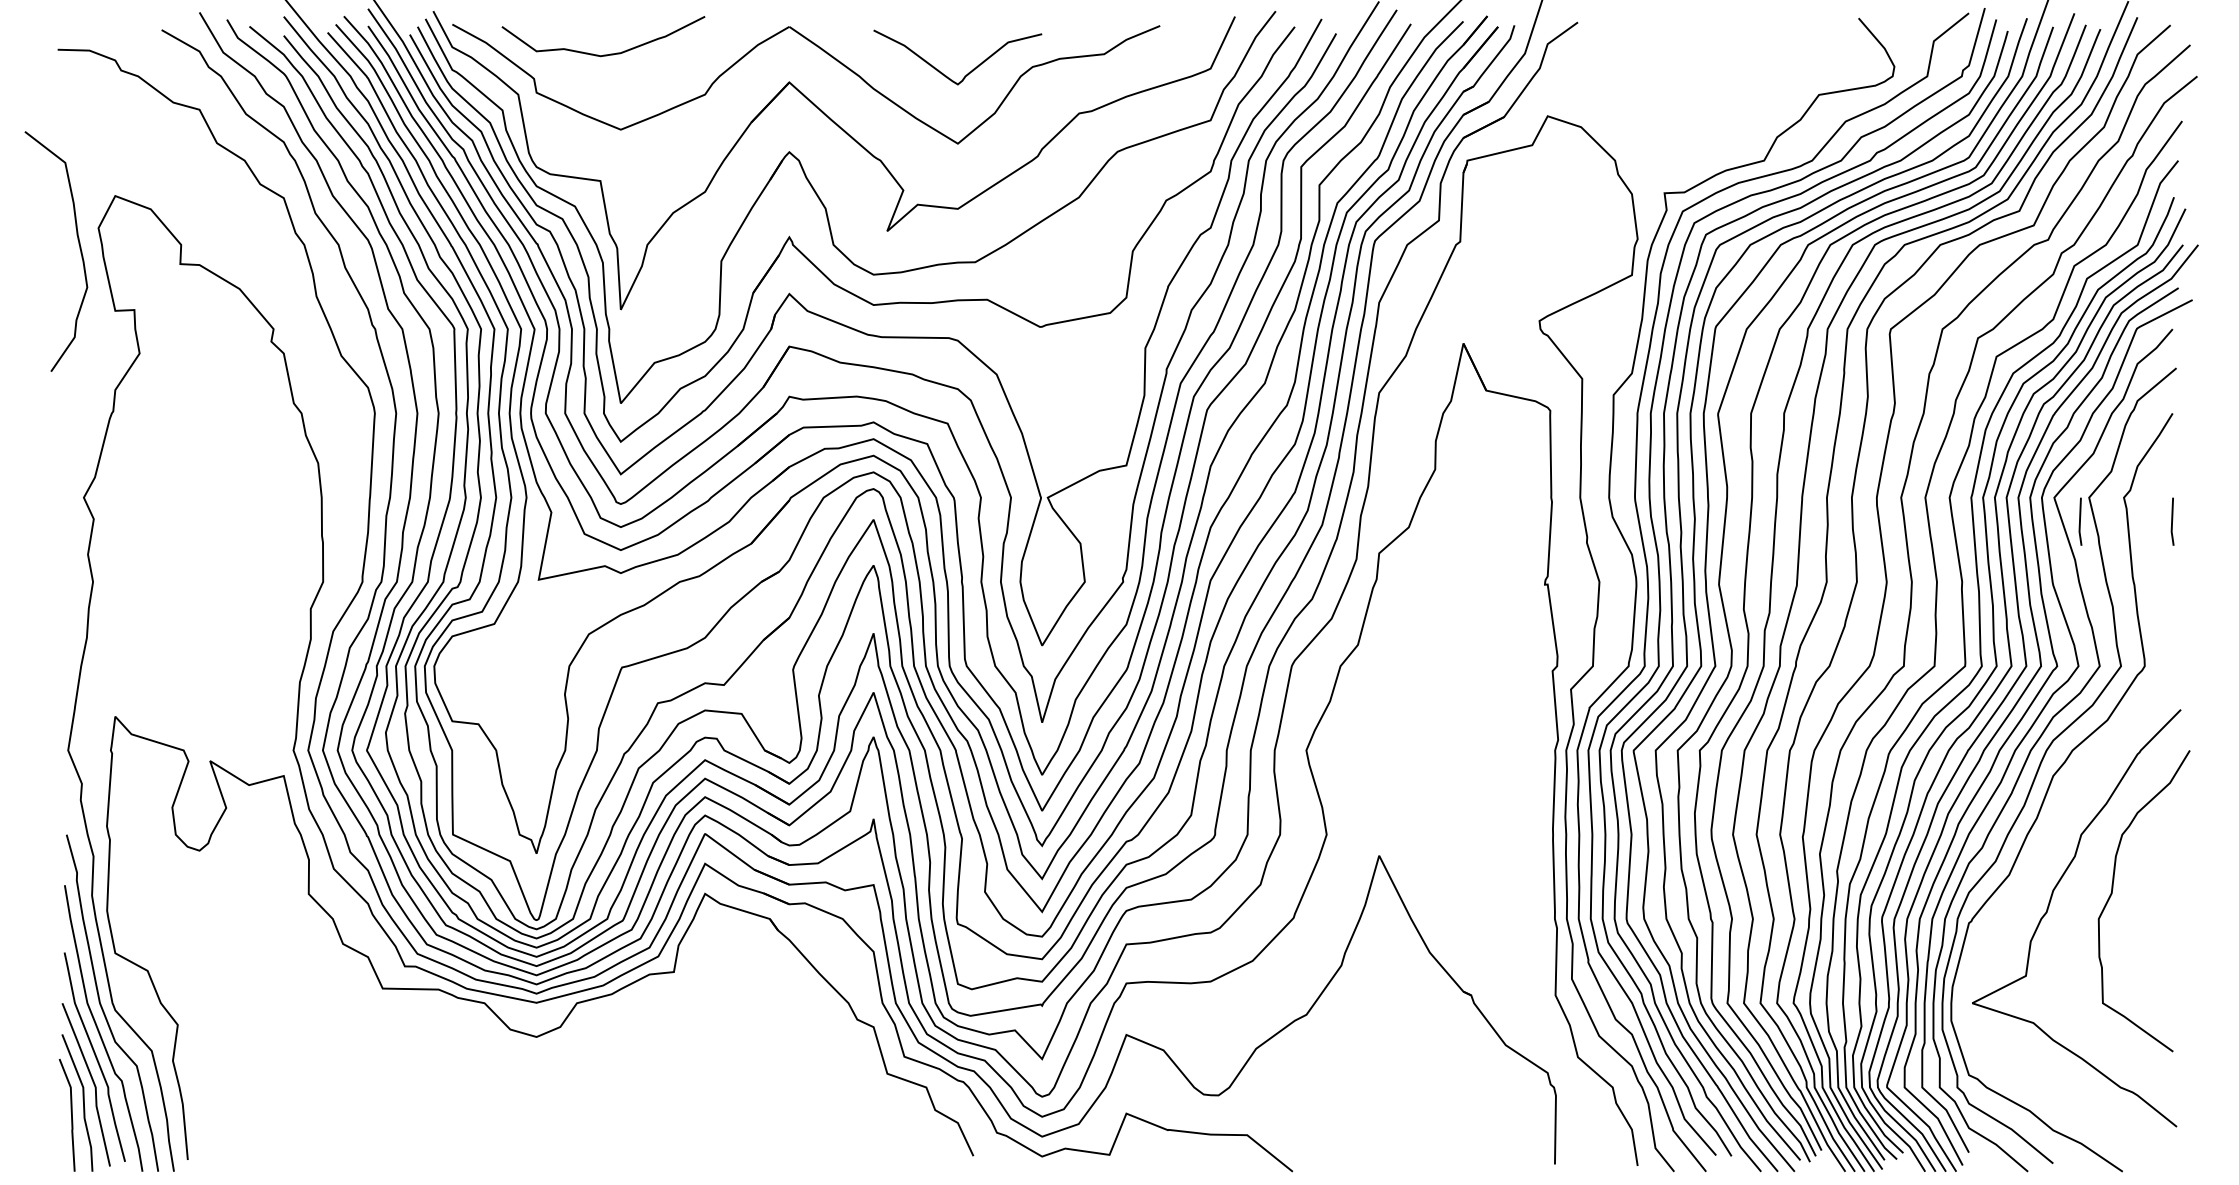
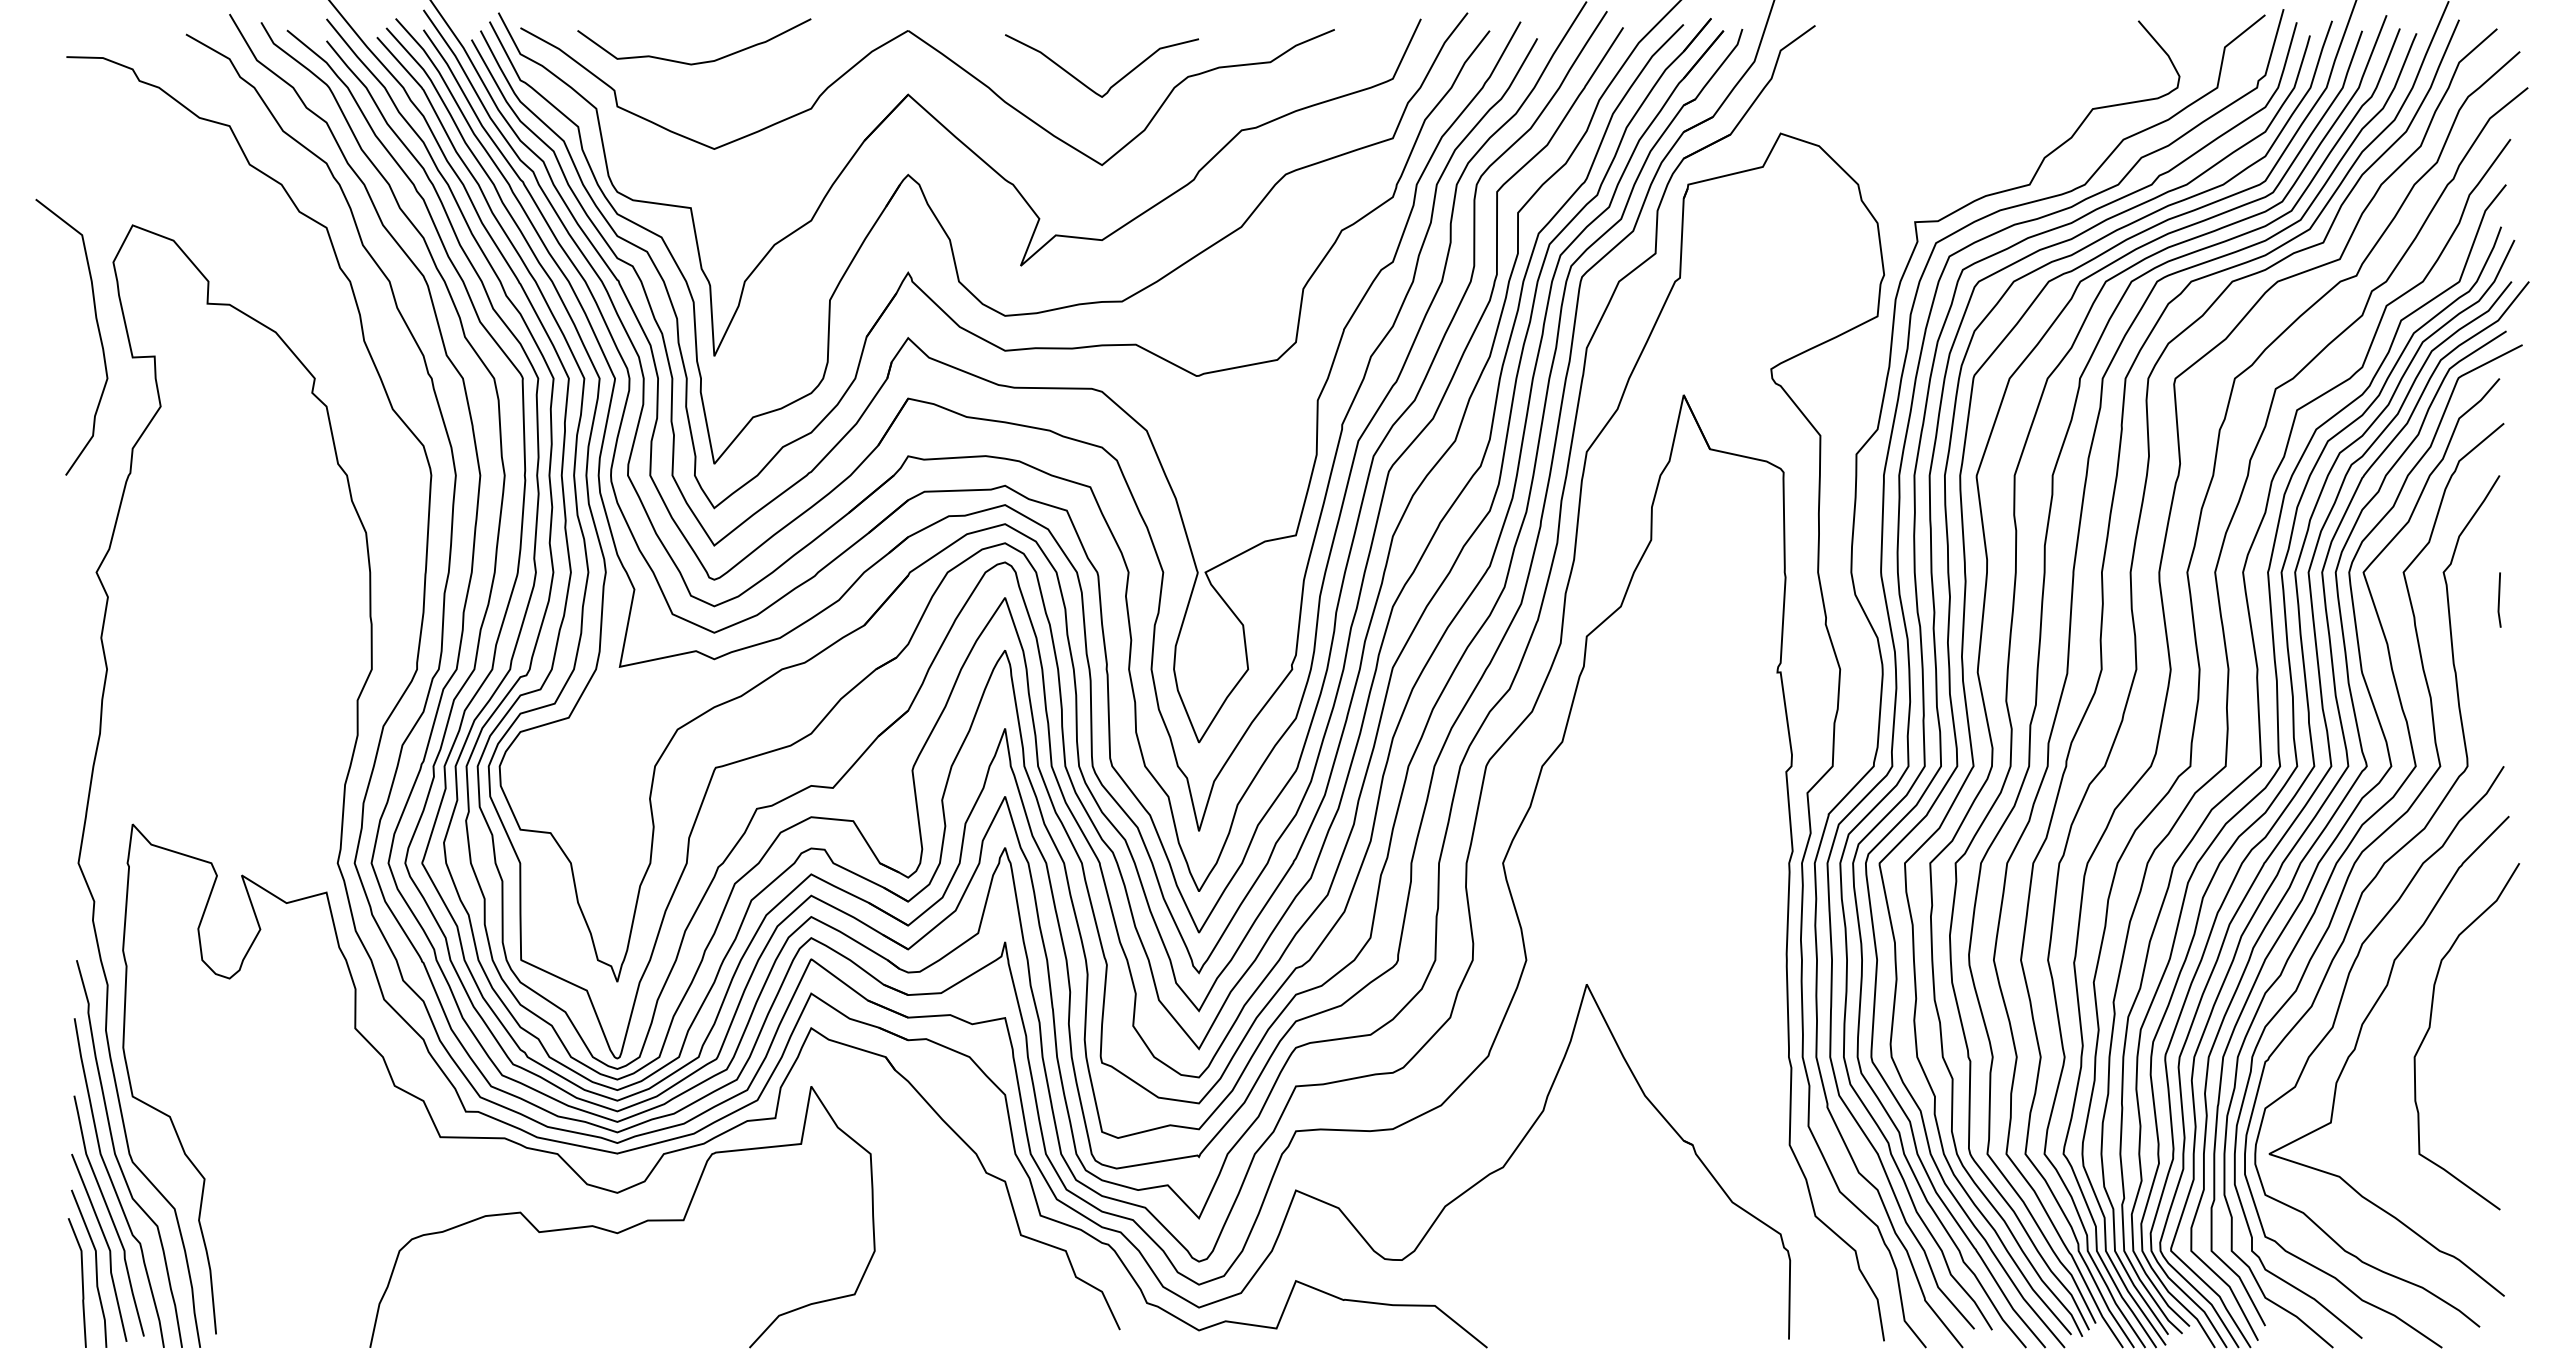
curve: (79, 248) -> (98, 333), moved
line: (2080, 521) -> (2393, 599), removed
curve: (2028, 894) -> (2333, 1028), added
curve: (543, 1067) -> (625, 1228), added

